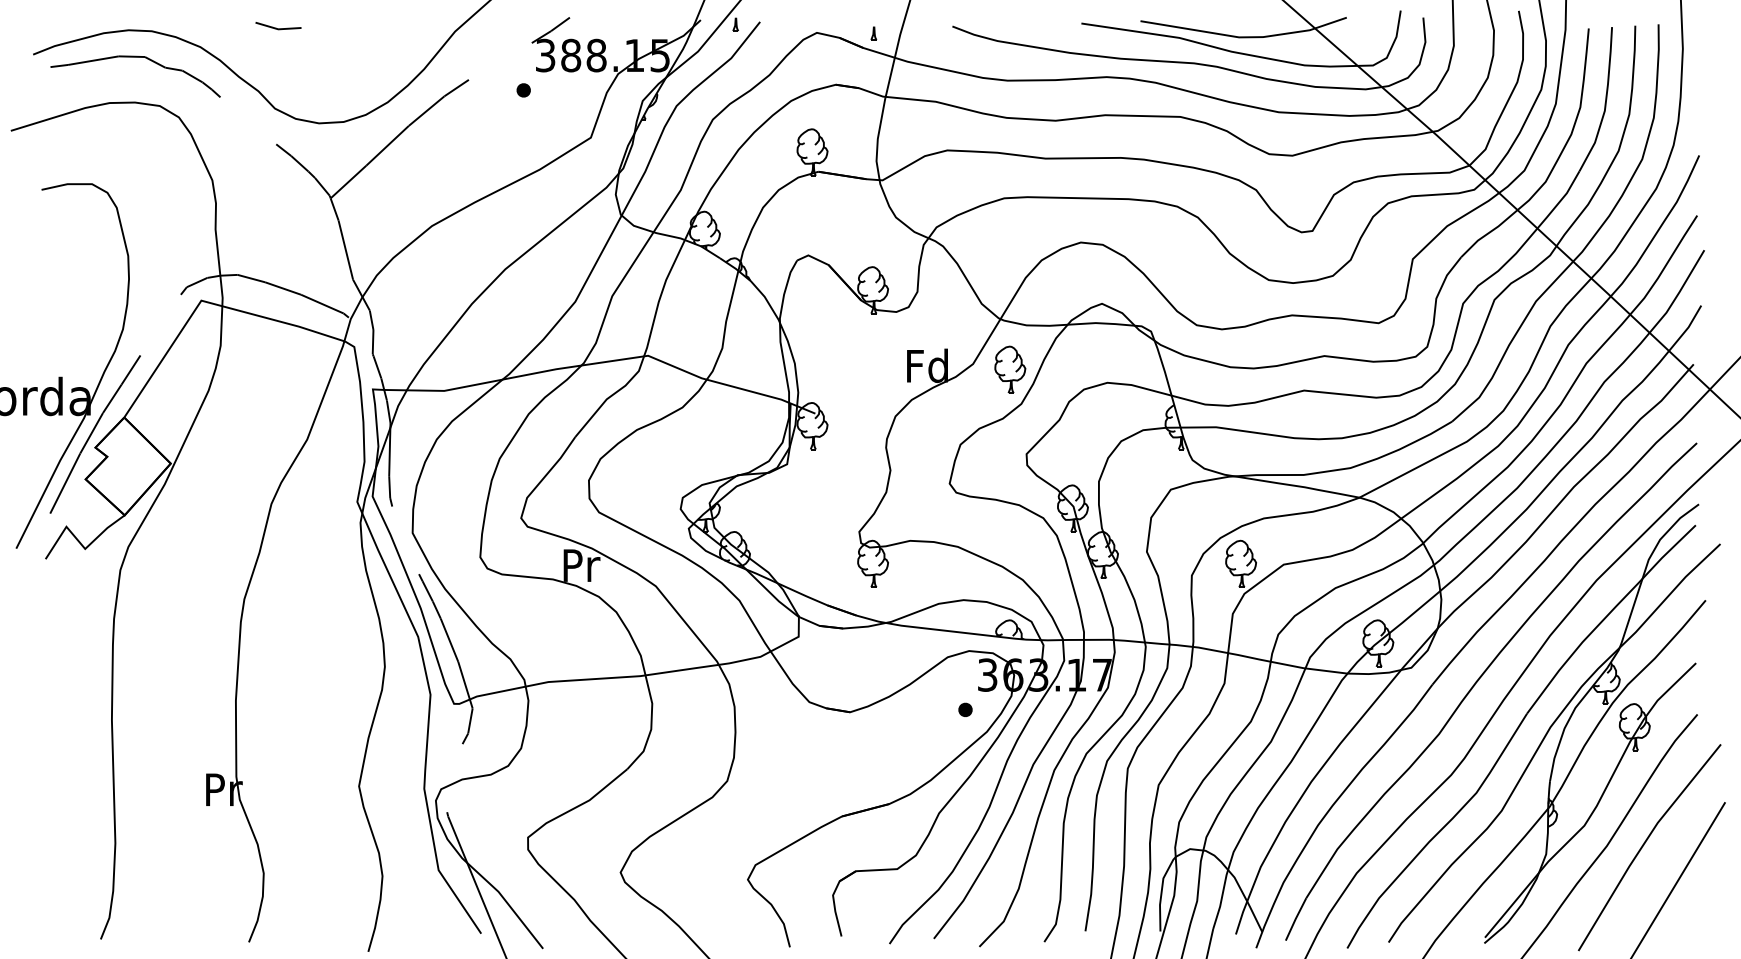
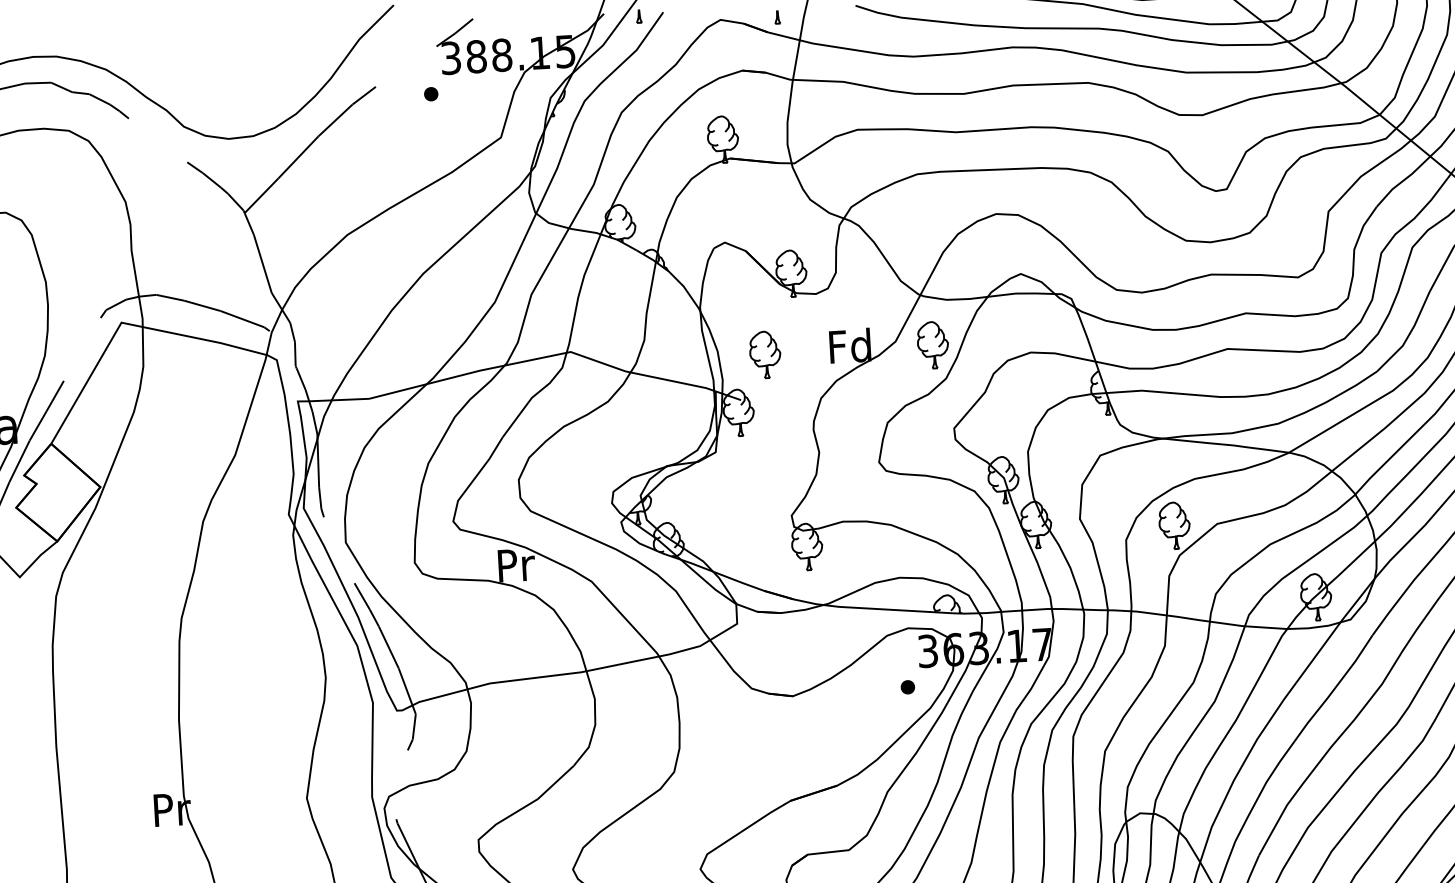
line: (278, 28) -> (182, 46), removed
part: (842, 369) -> (765, 354), added

